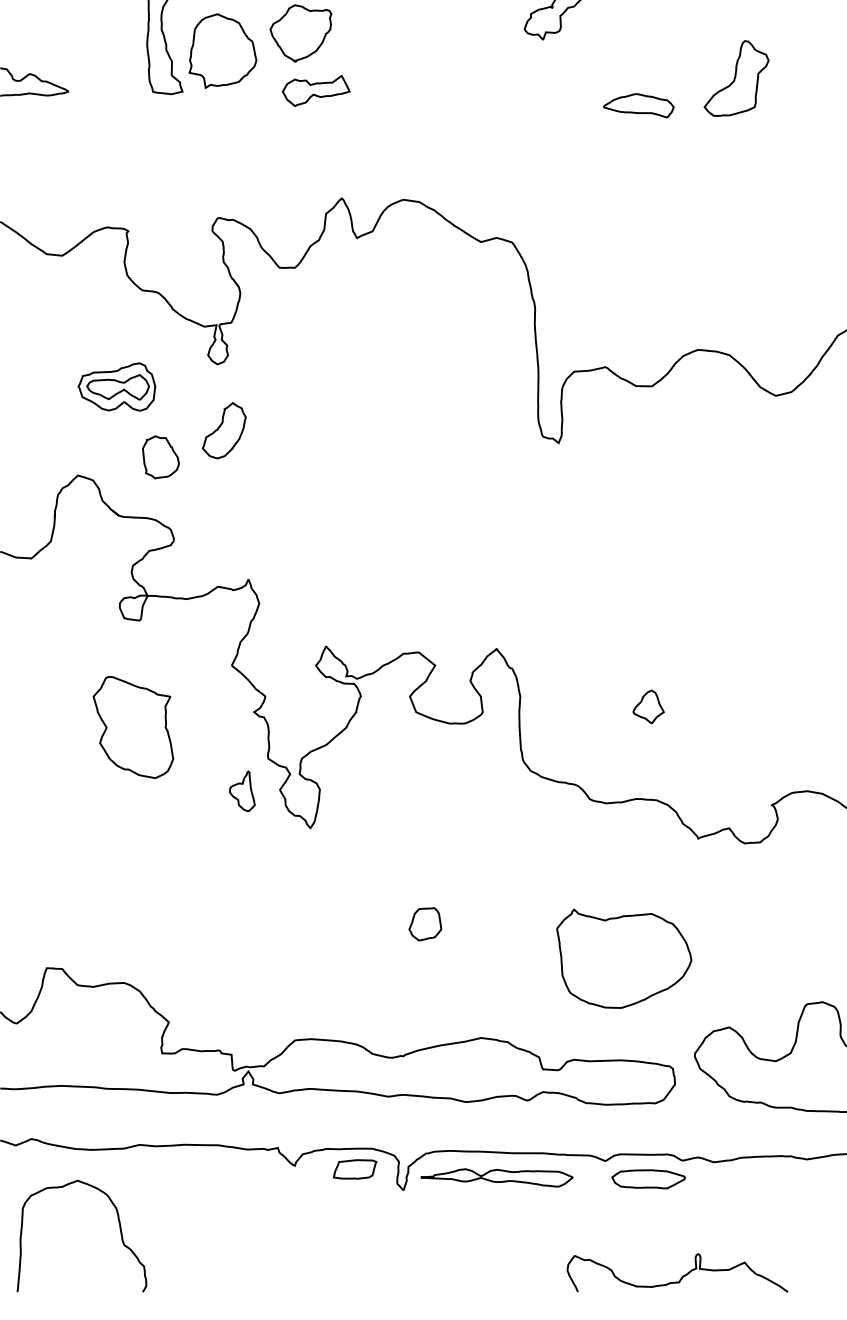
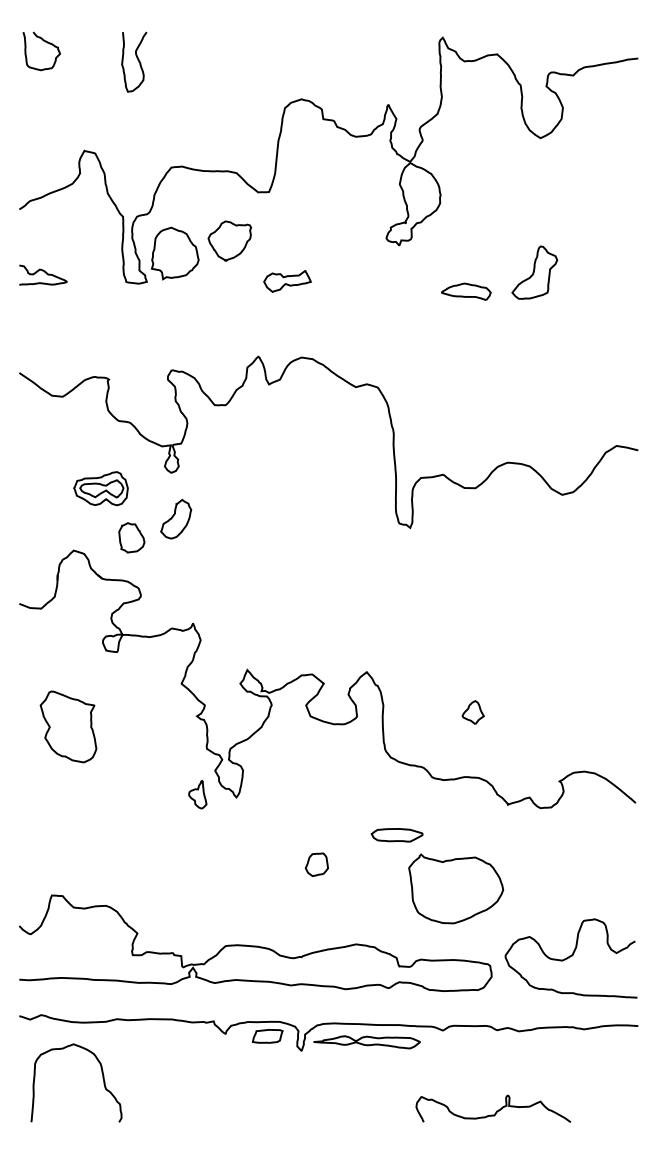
part: (316, 91) -> (287, 281), moved
part: (133, 726) -> (68, 726), moved
part: (241, 791) -> (197, 794), moved
part: (647, 1179) -> (396, 835), moved

